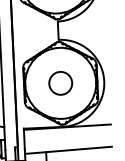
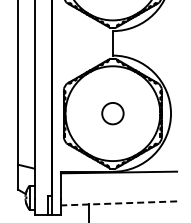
circle: (60, 83) -> (112, 113), size x0.7
line: (68, 150) -> (118, 203), solid -> dashed

